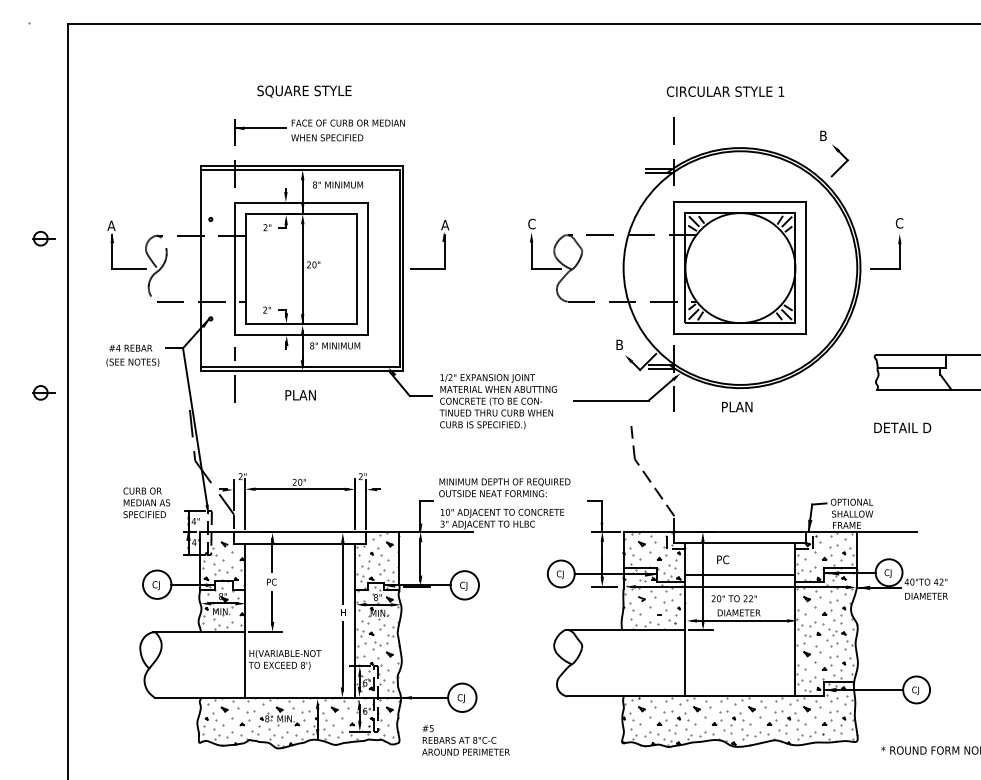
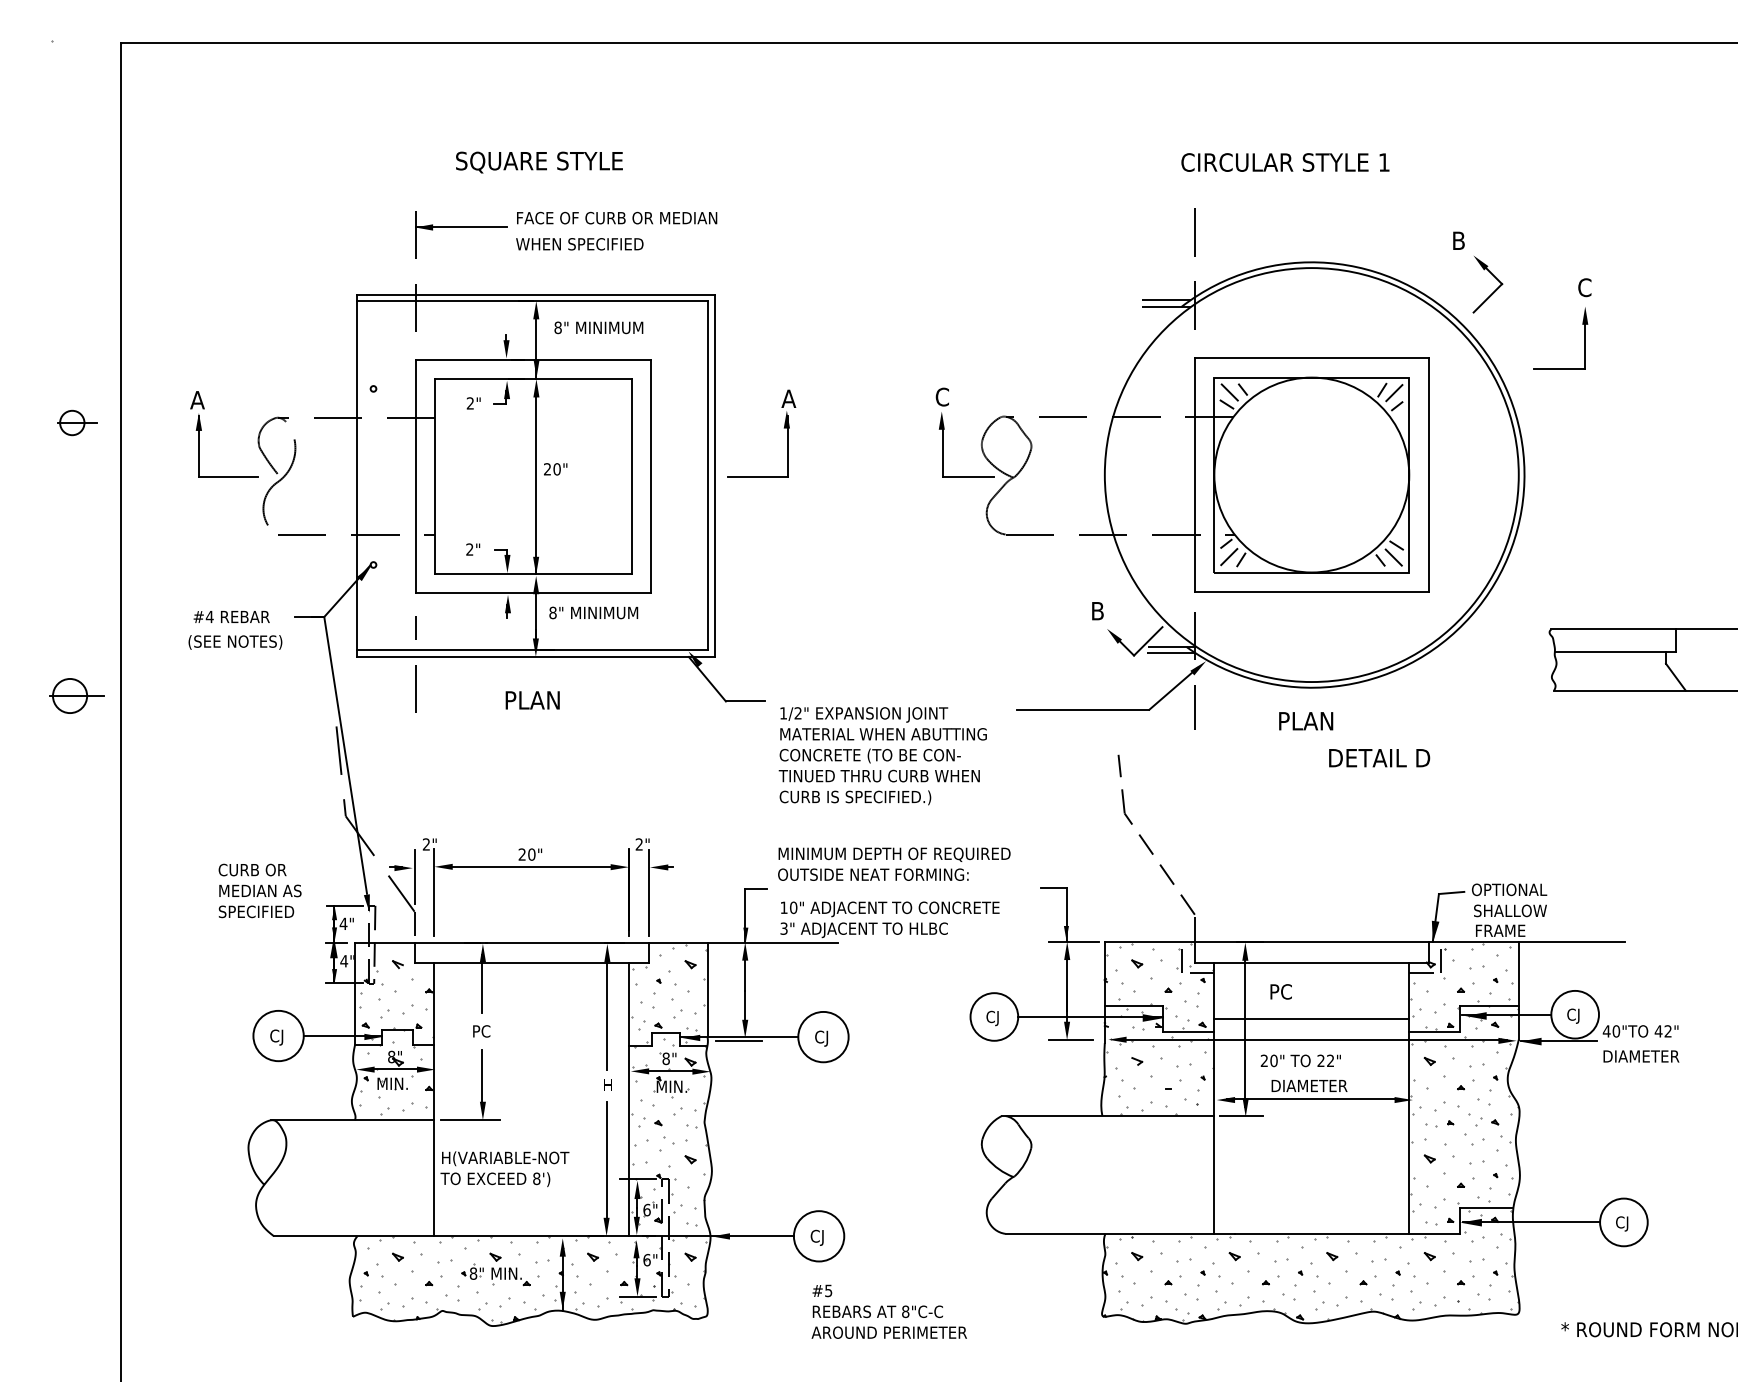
part: (898, 243) -> (1582, 323), moved
part: (43, 392) -> (77, 695), size x1.4
text: (497, 401) -> (881, 755), moved
text: (902, 427) -> (1379, 757), moved
text: (465, 740) -> (888, 1311), moved

